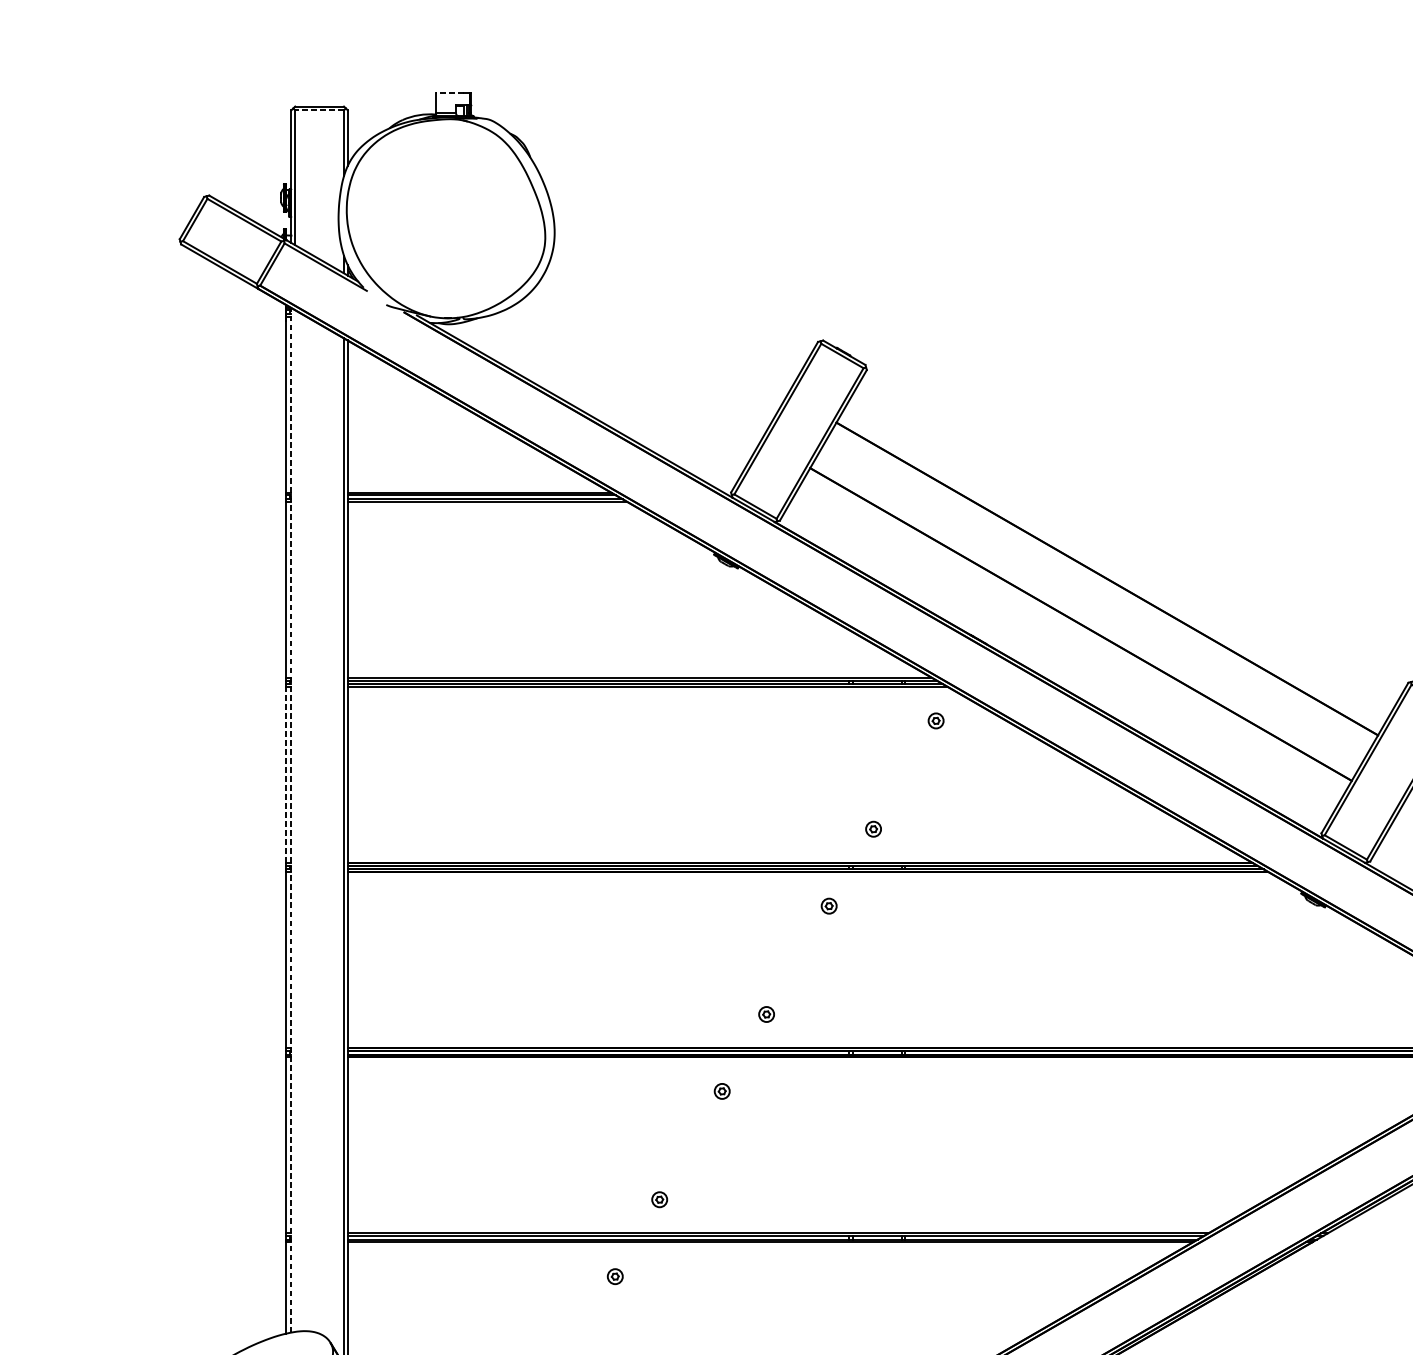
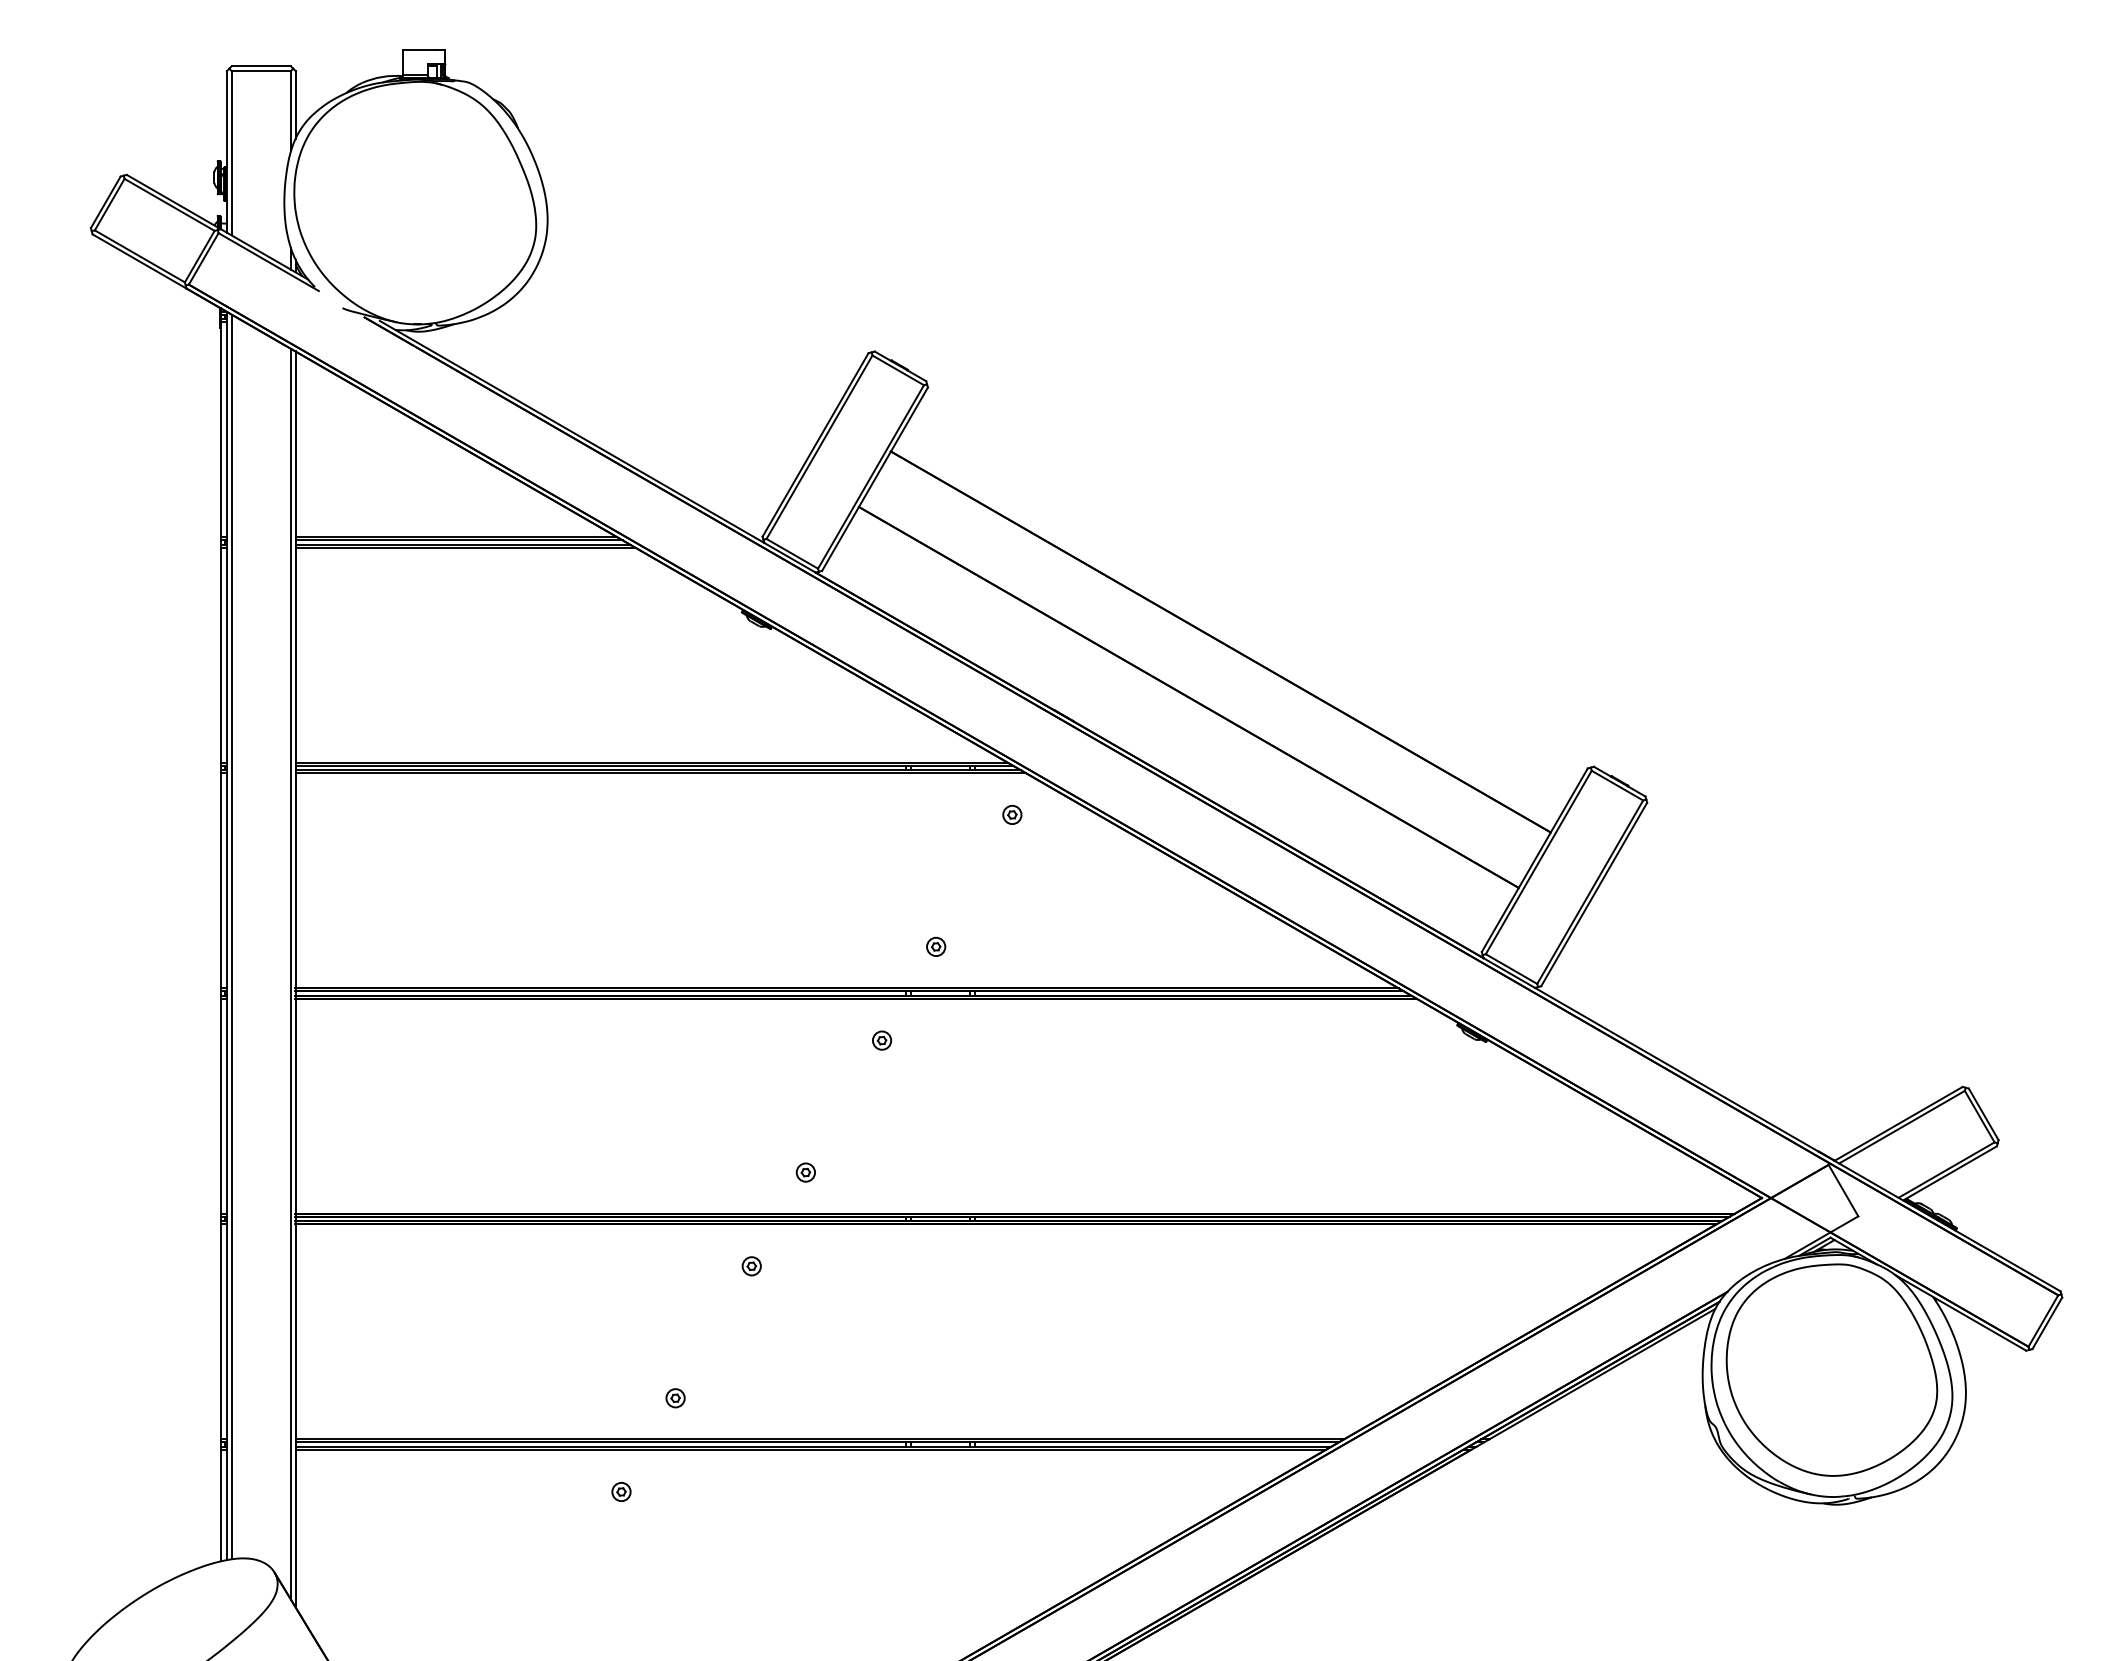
line: (450, 92) -> (420, 49), dashed -> solid
line: (319, 110) -> (261, 71), dashed -> solid
line: (286, 774) -> (220, 880), dashed -> solid
line: (291, 819) -> (226, 935), dashed -> solid
line: (295, 820) -> (231, 936), added

